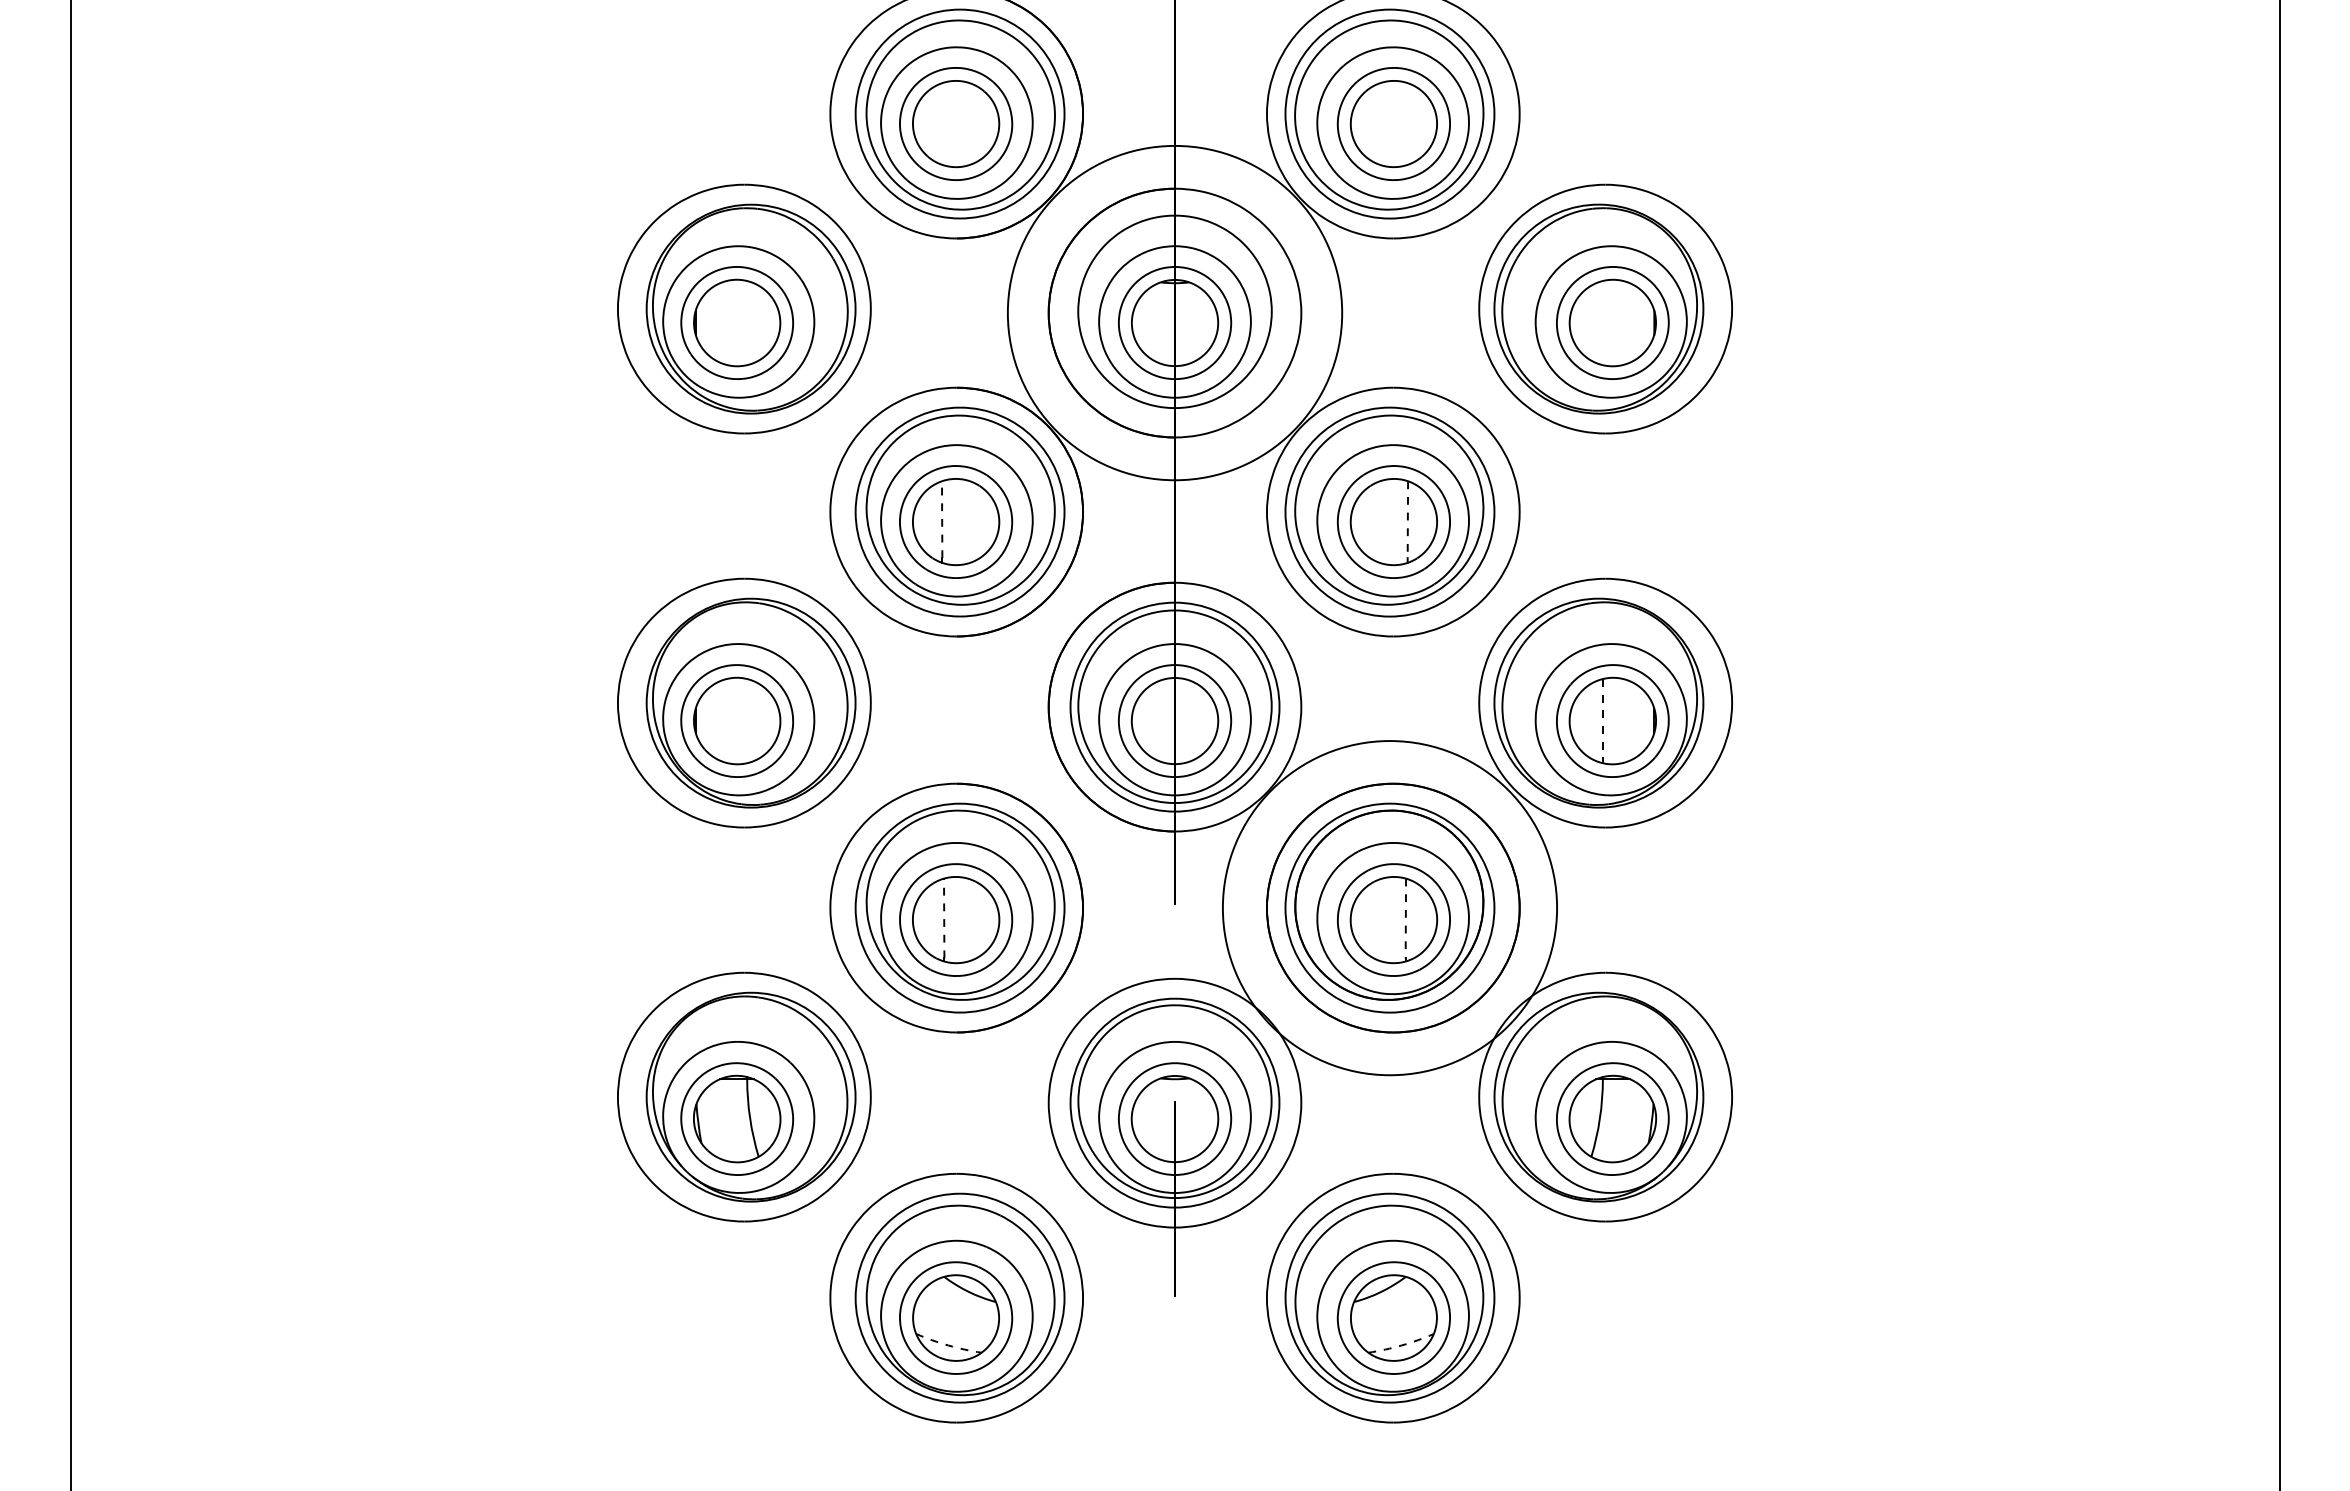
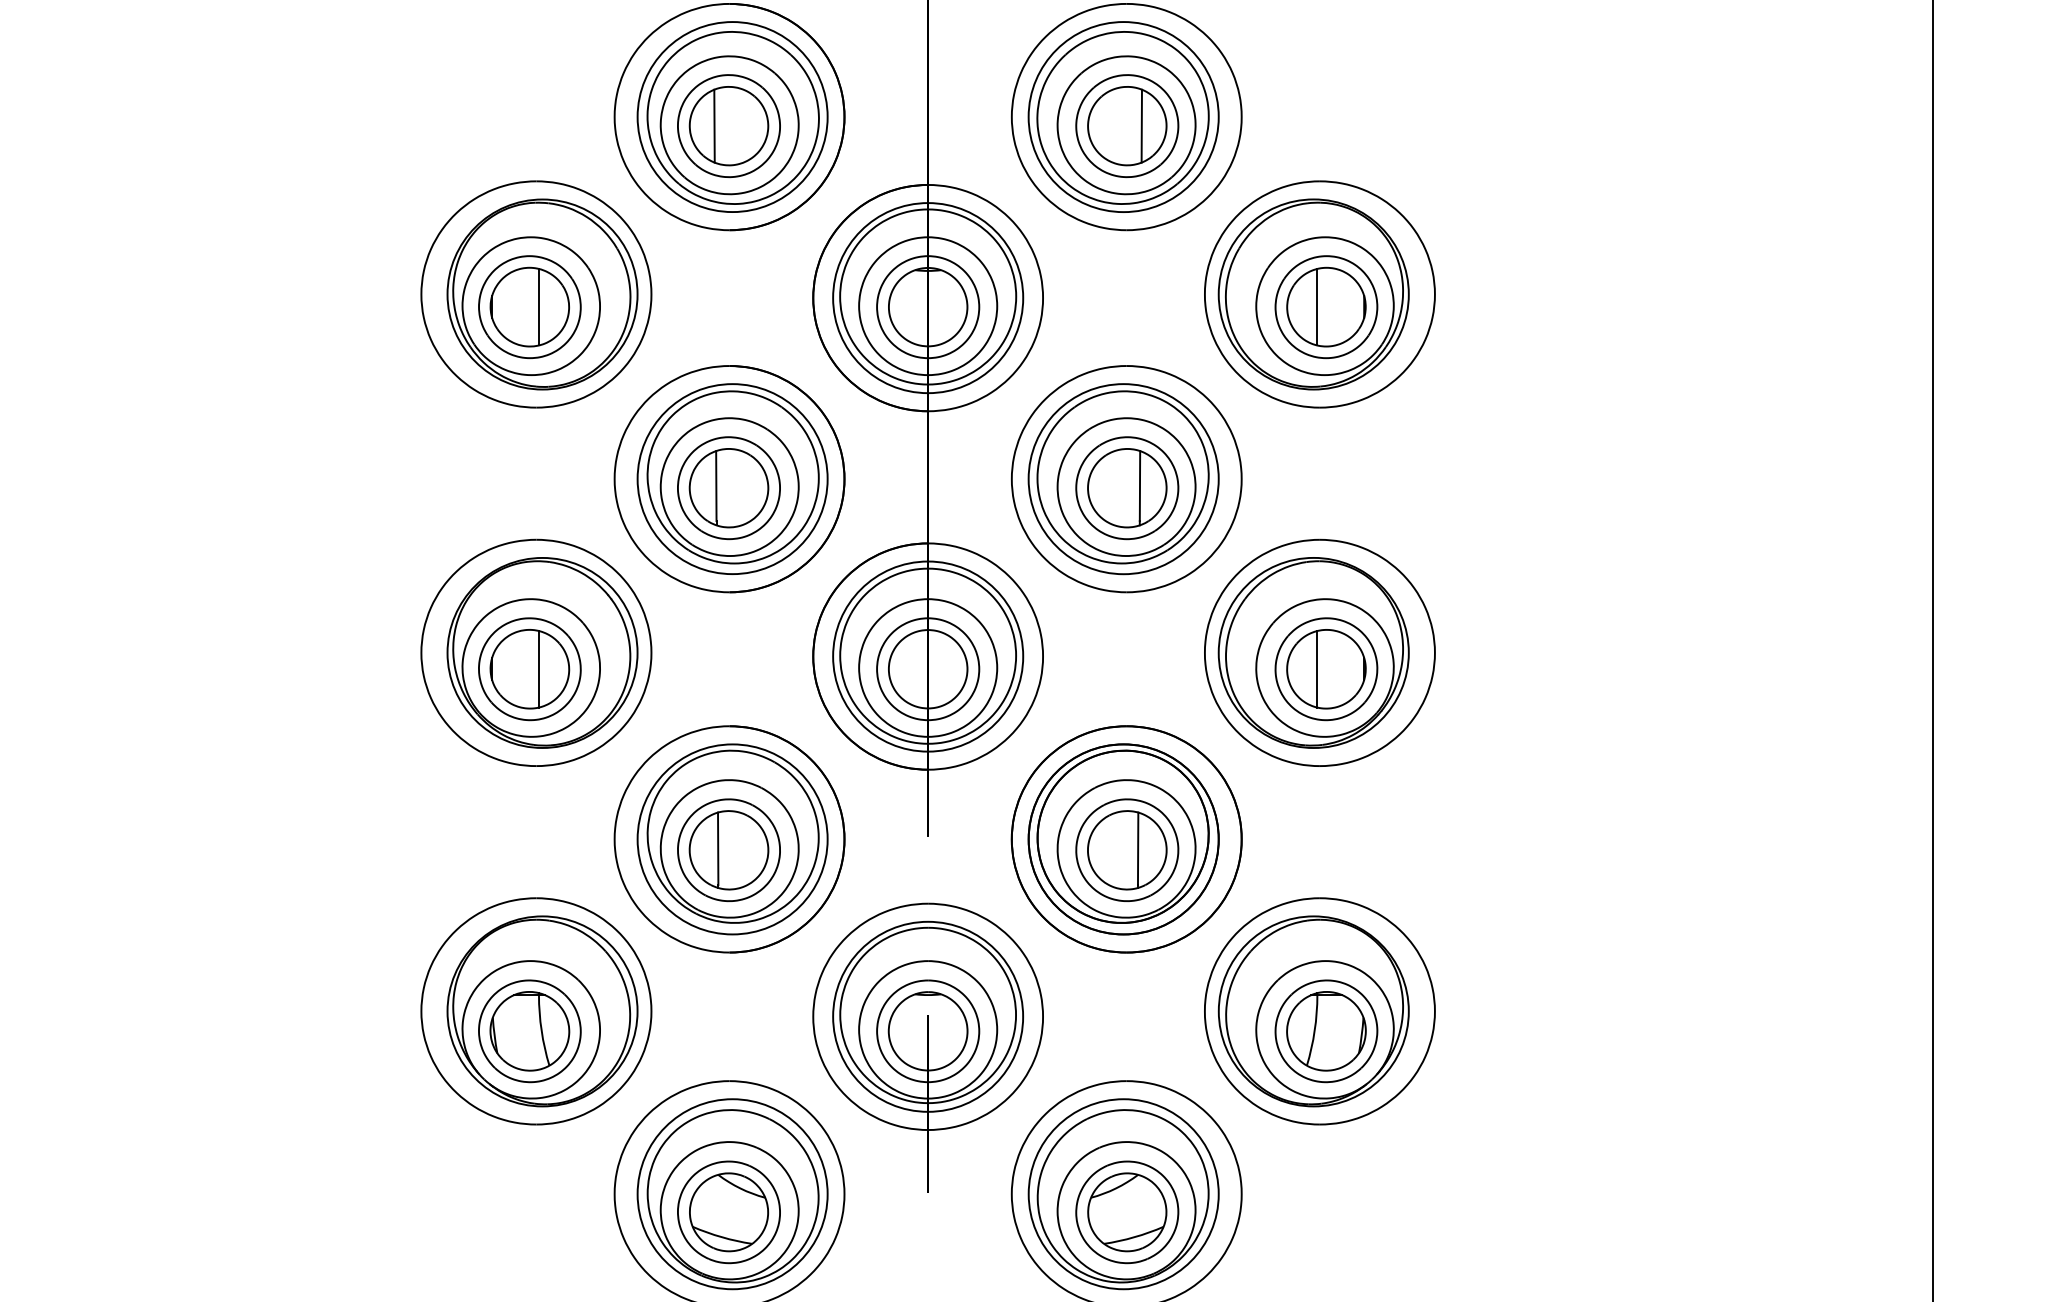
line: (939, 123) -> (713, 125), added
line: (1409, 124) -> (1141, 126), added
circle: (1174, 312) -> (927, 297), size x0.62
line: (747, 323) -> (539, 307), added
line: (1602, 323) -> (1317, 307), added
line: (942, 519) -> (716, 485), dashed -> solid
line: (1407, 520) -> (1139, 486), dashed -> solid
line: (747, 721) -> (539, 669), added
line: (1602, 721) -> (1317, 669), dashed -> solid
circle: (1389, 907) -> (1123, 838), size x0.62
line: (944, 918) -> (718, 848), dashed -> solid
line: (1405, 918) -> (1137, 848), dashed -> solid
arc: (948, 1345) -> (722, 1237), dashed -> solid
arc: (1401, 1345) -> (1134, 1237), dashed -> solid

